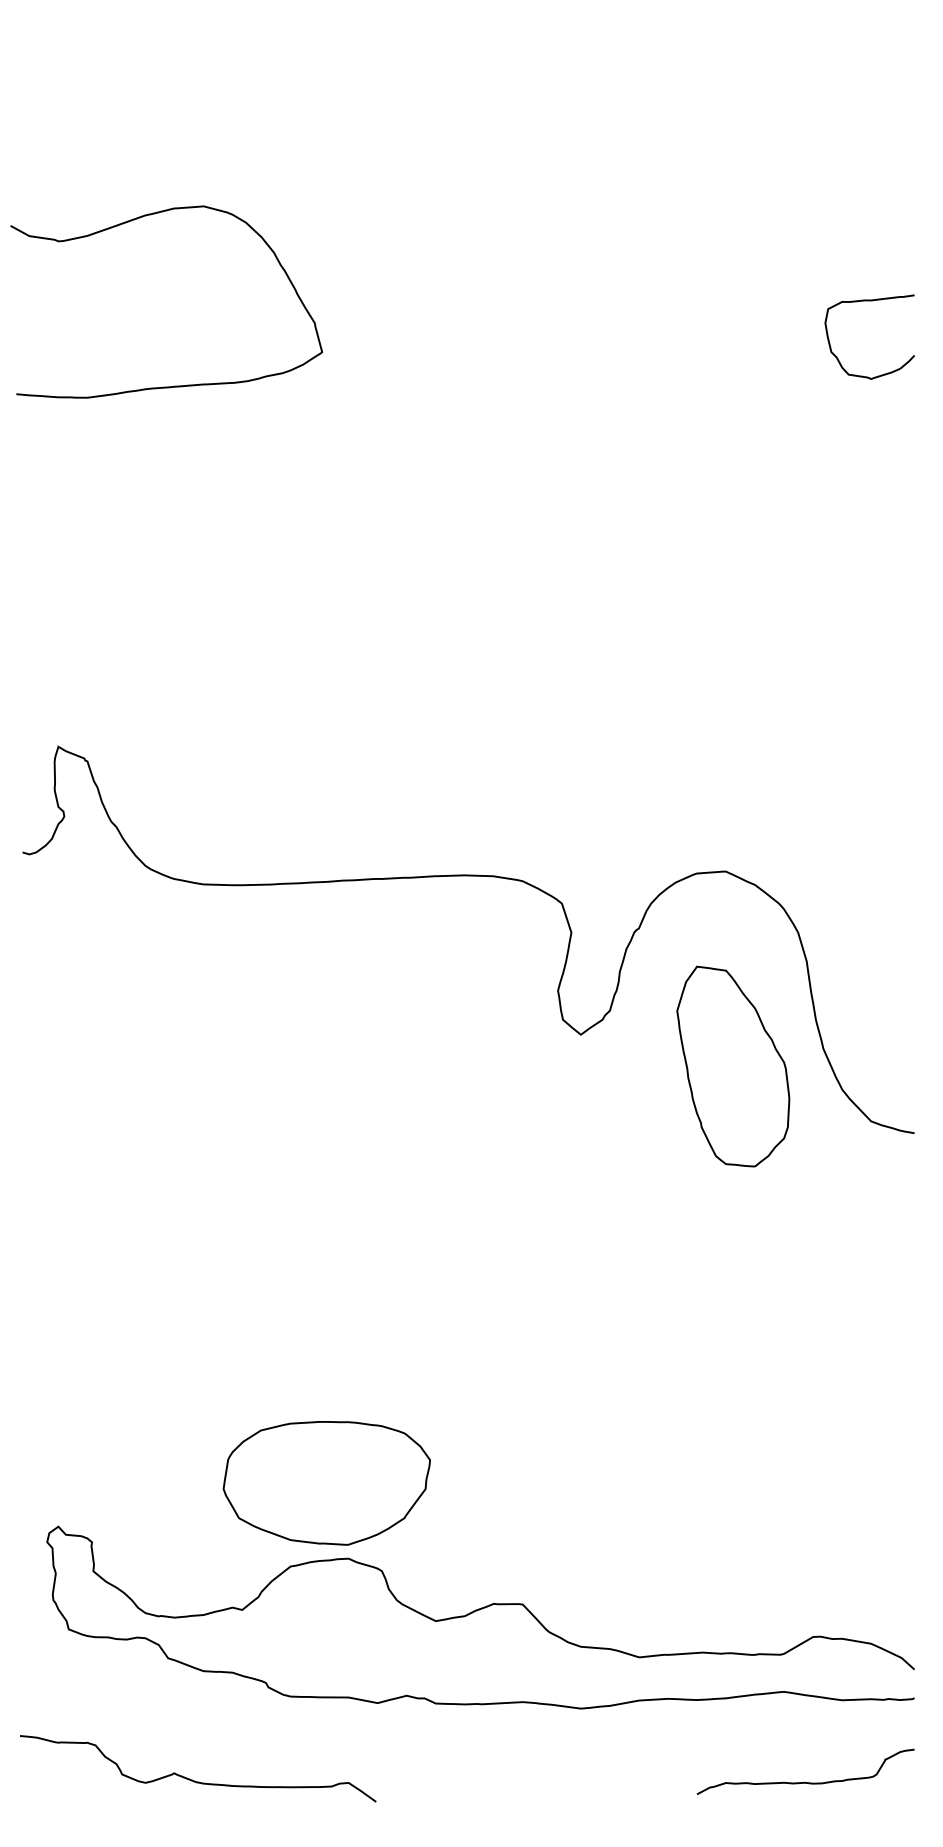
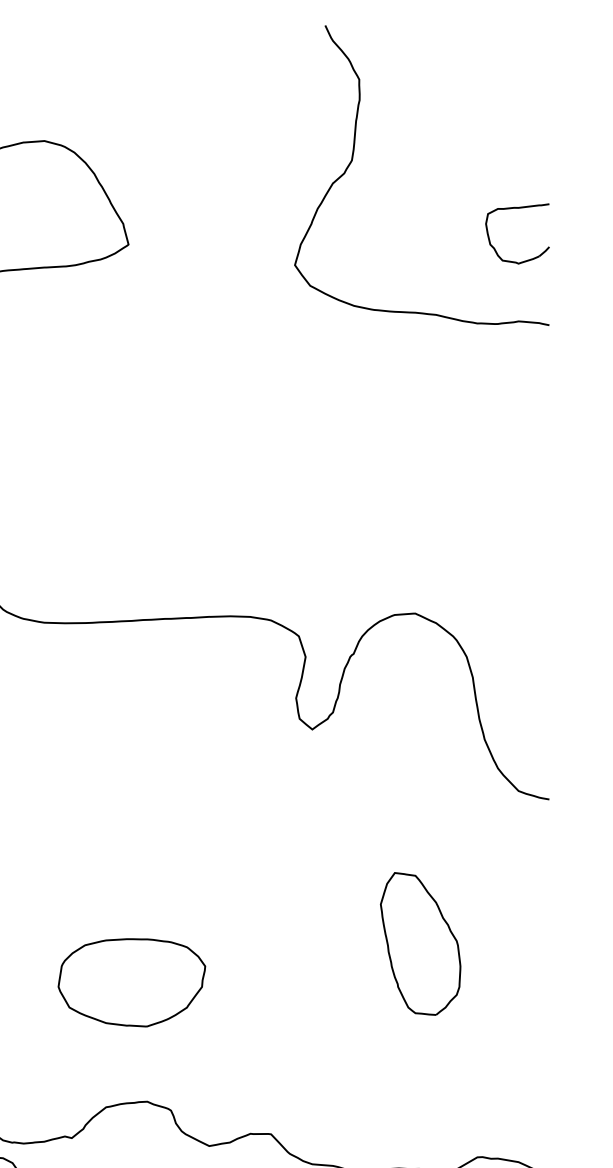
curve: (637, 234) -> (352, 161), added
part: (733, 1066) -> (420, 943), moved
part: (326, 1483) -> (131, 982), moved

